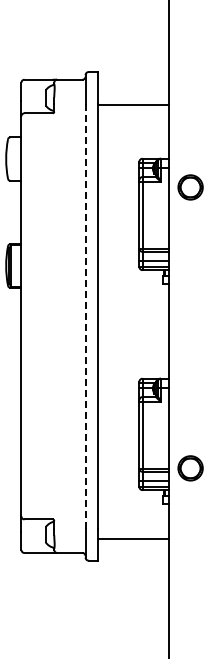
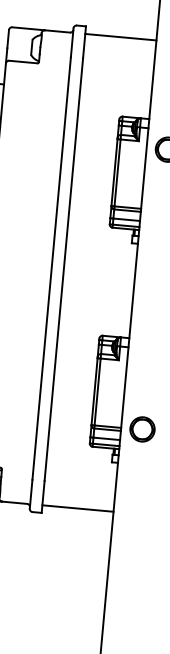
line: (133, 104) -> (120, 36), moved
line: (85, 316) -> (51, 268), dashed -> solid
line: (133, 539) -> (77, 509), moved

